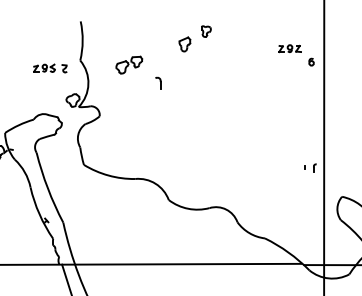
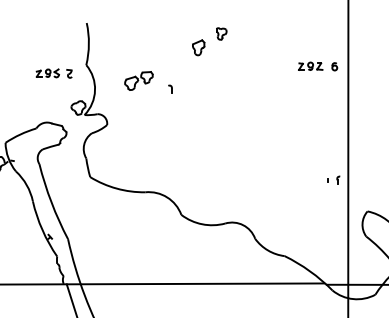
part: (289, 47) -> (310, 65), moved
part: (128, 64) -> (138, 80), moved
part: (158, 82) -> (170, 88), size x0.62

